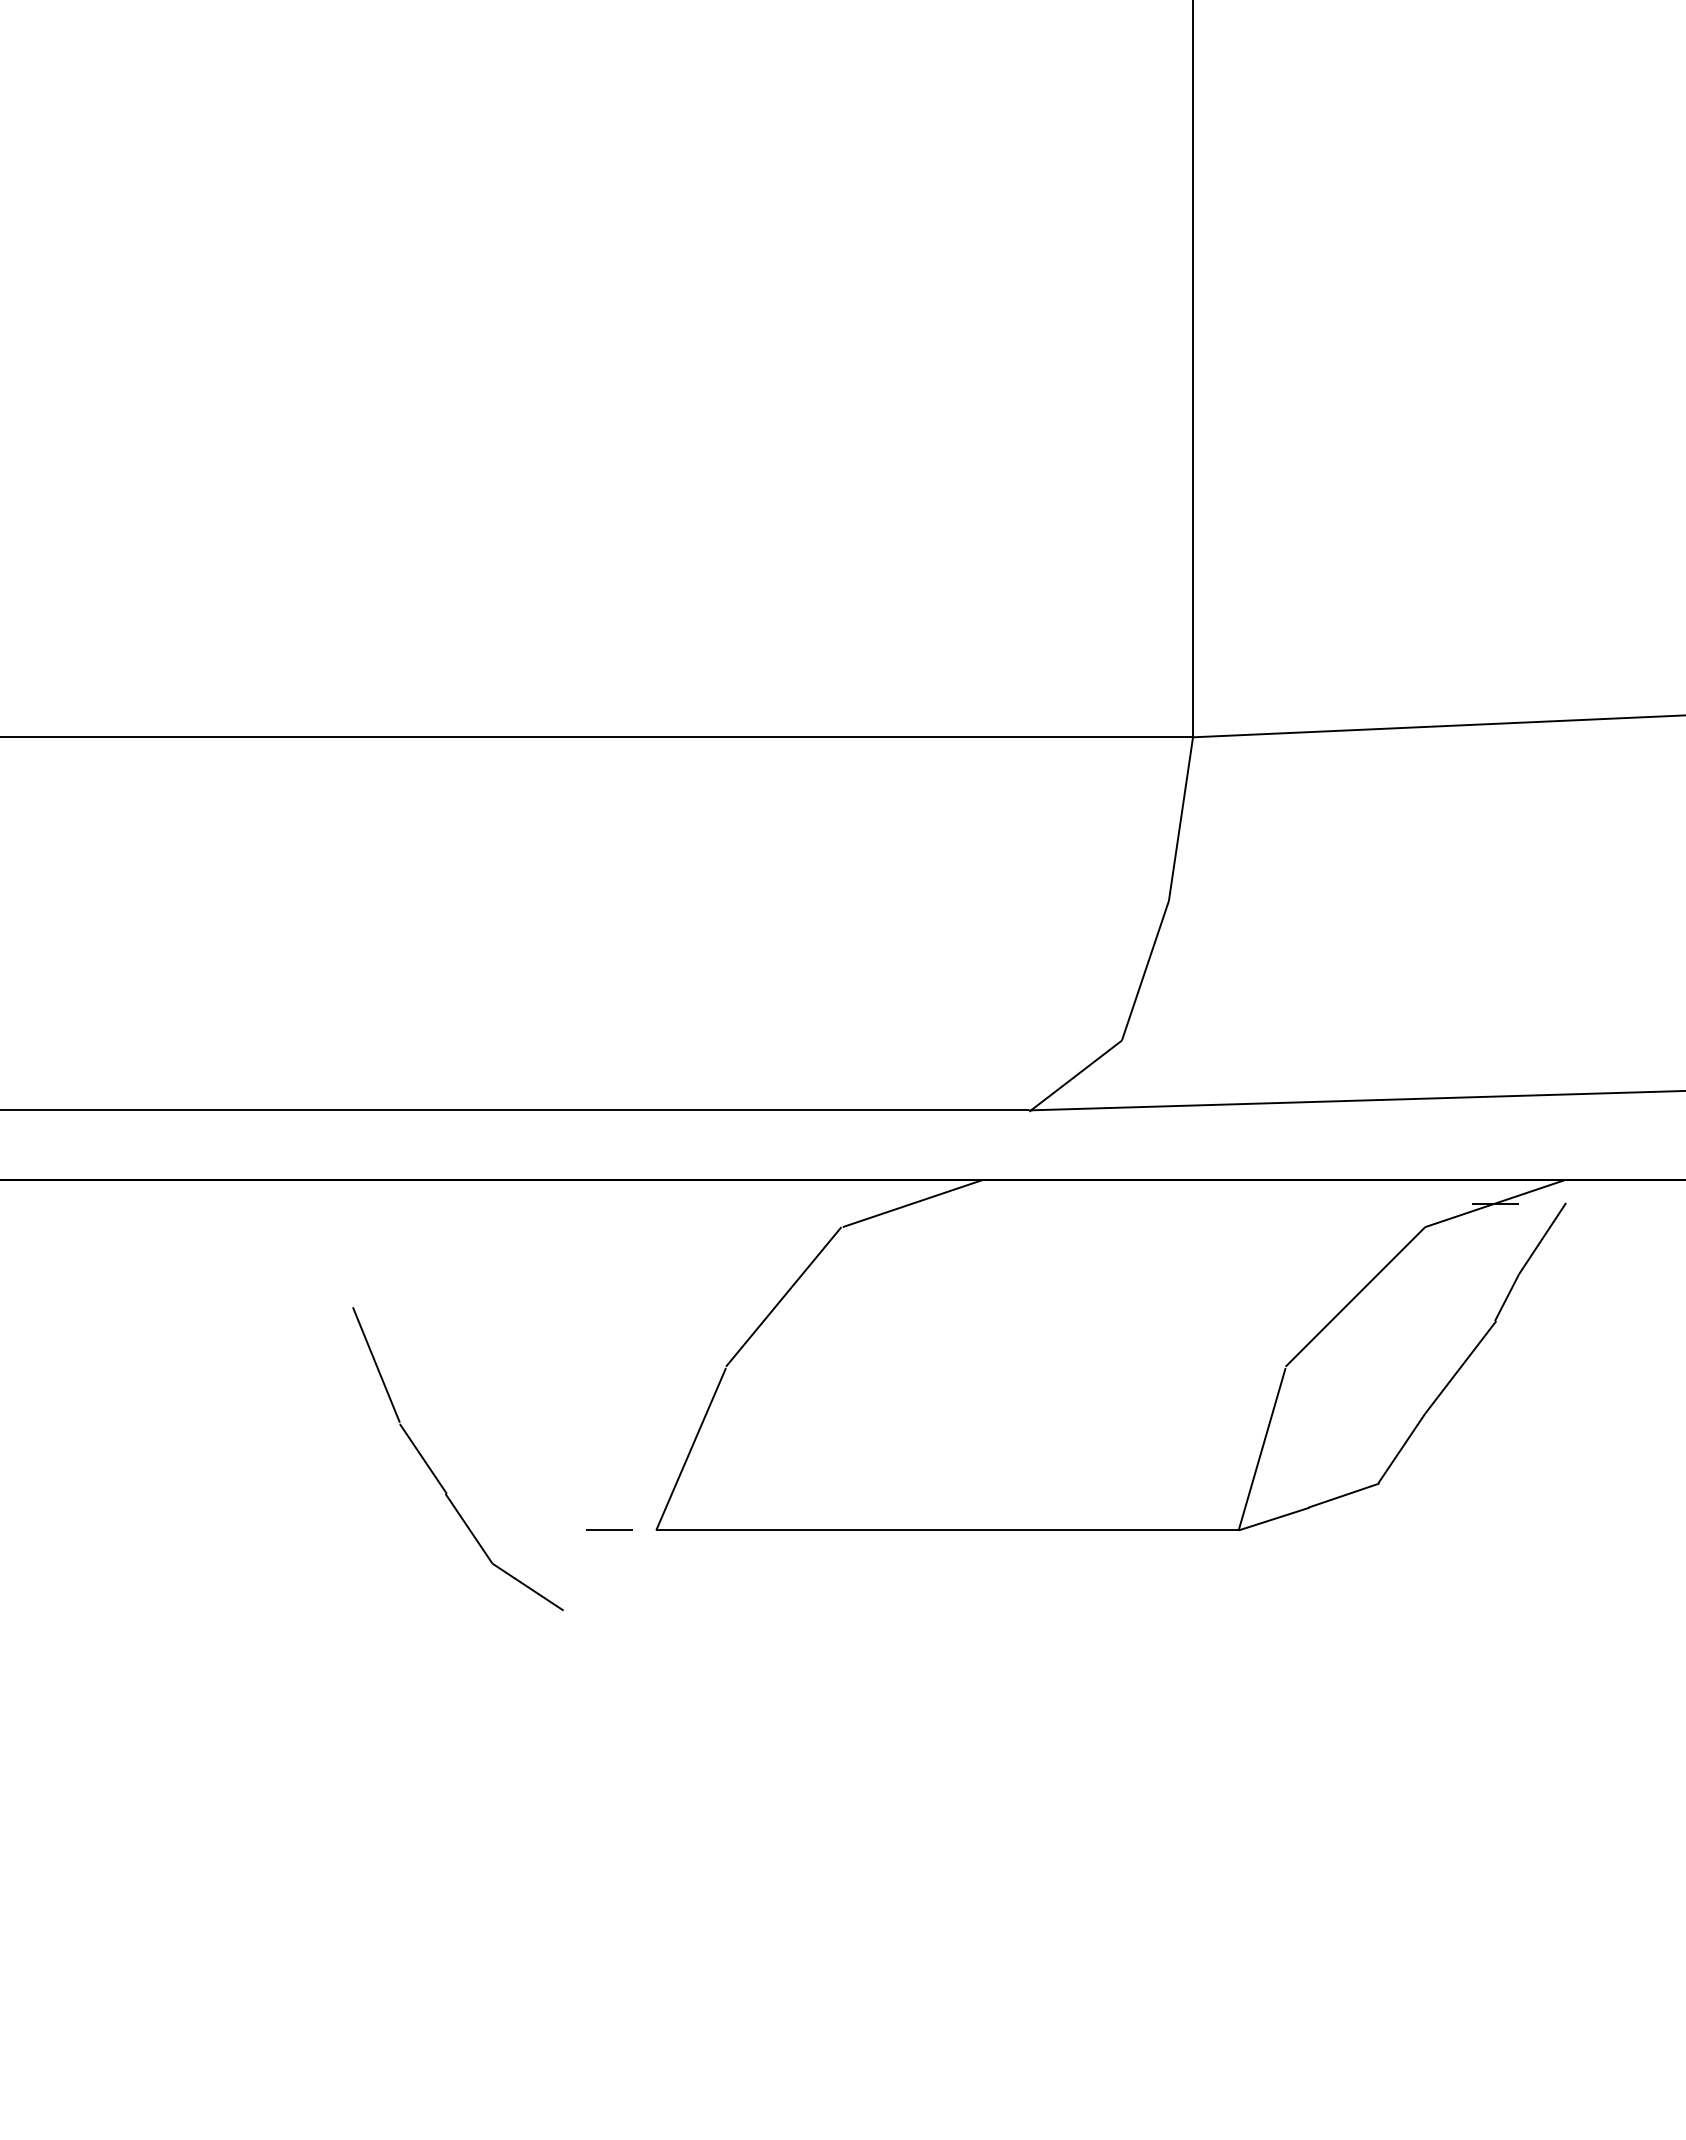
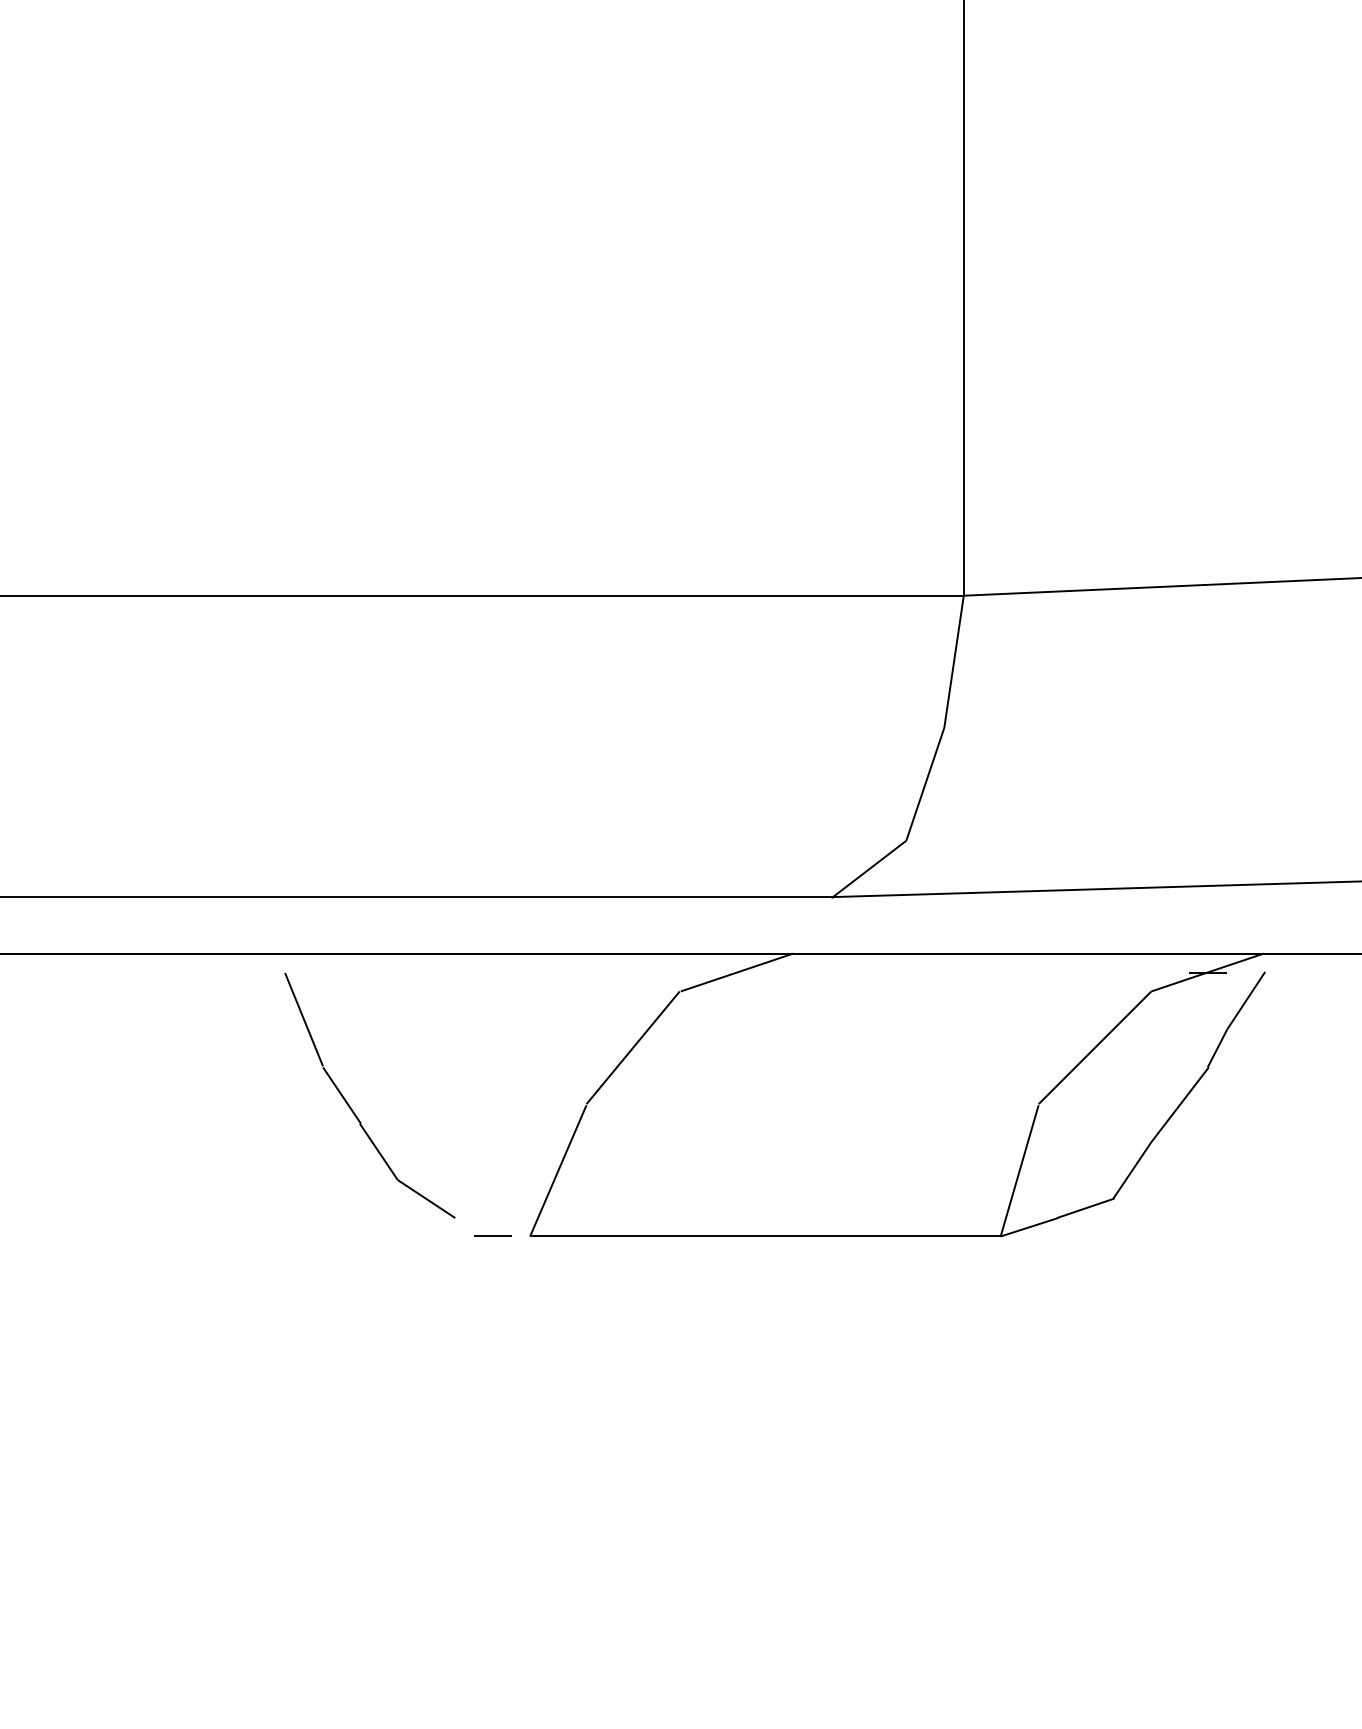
part: (434, 1473) -> (350, 1107), moved

